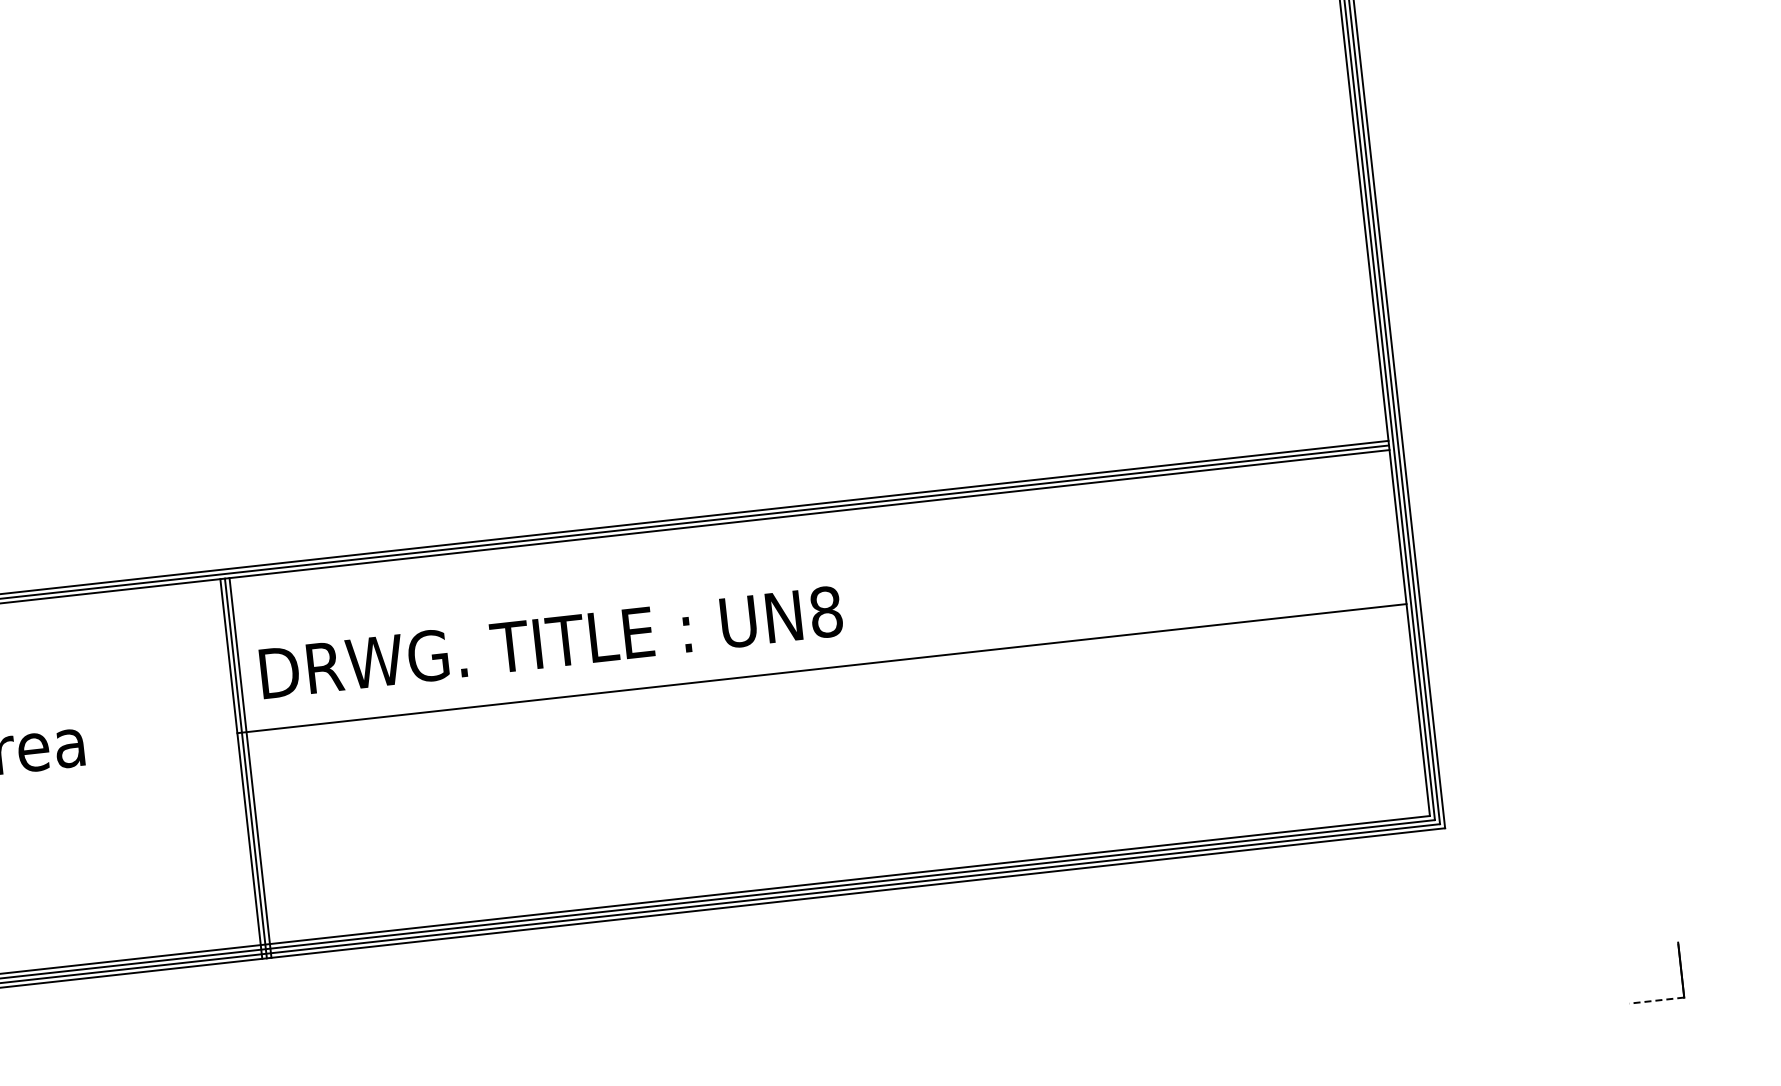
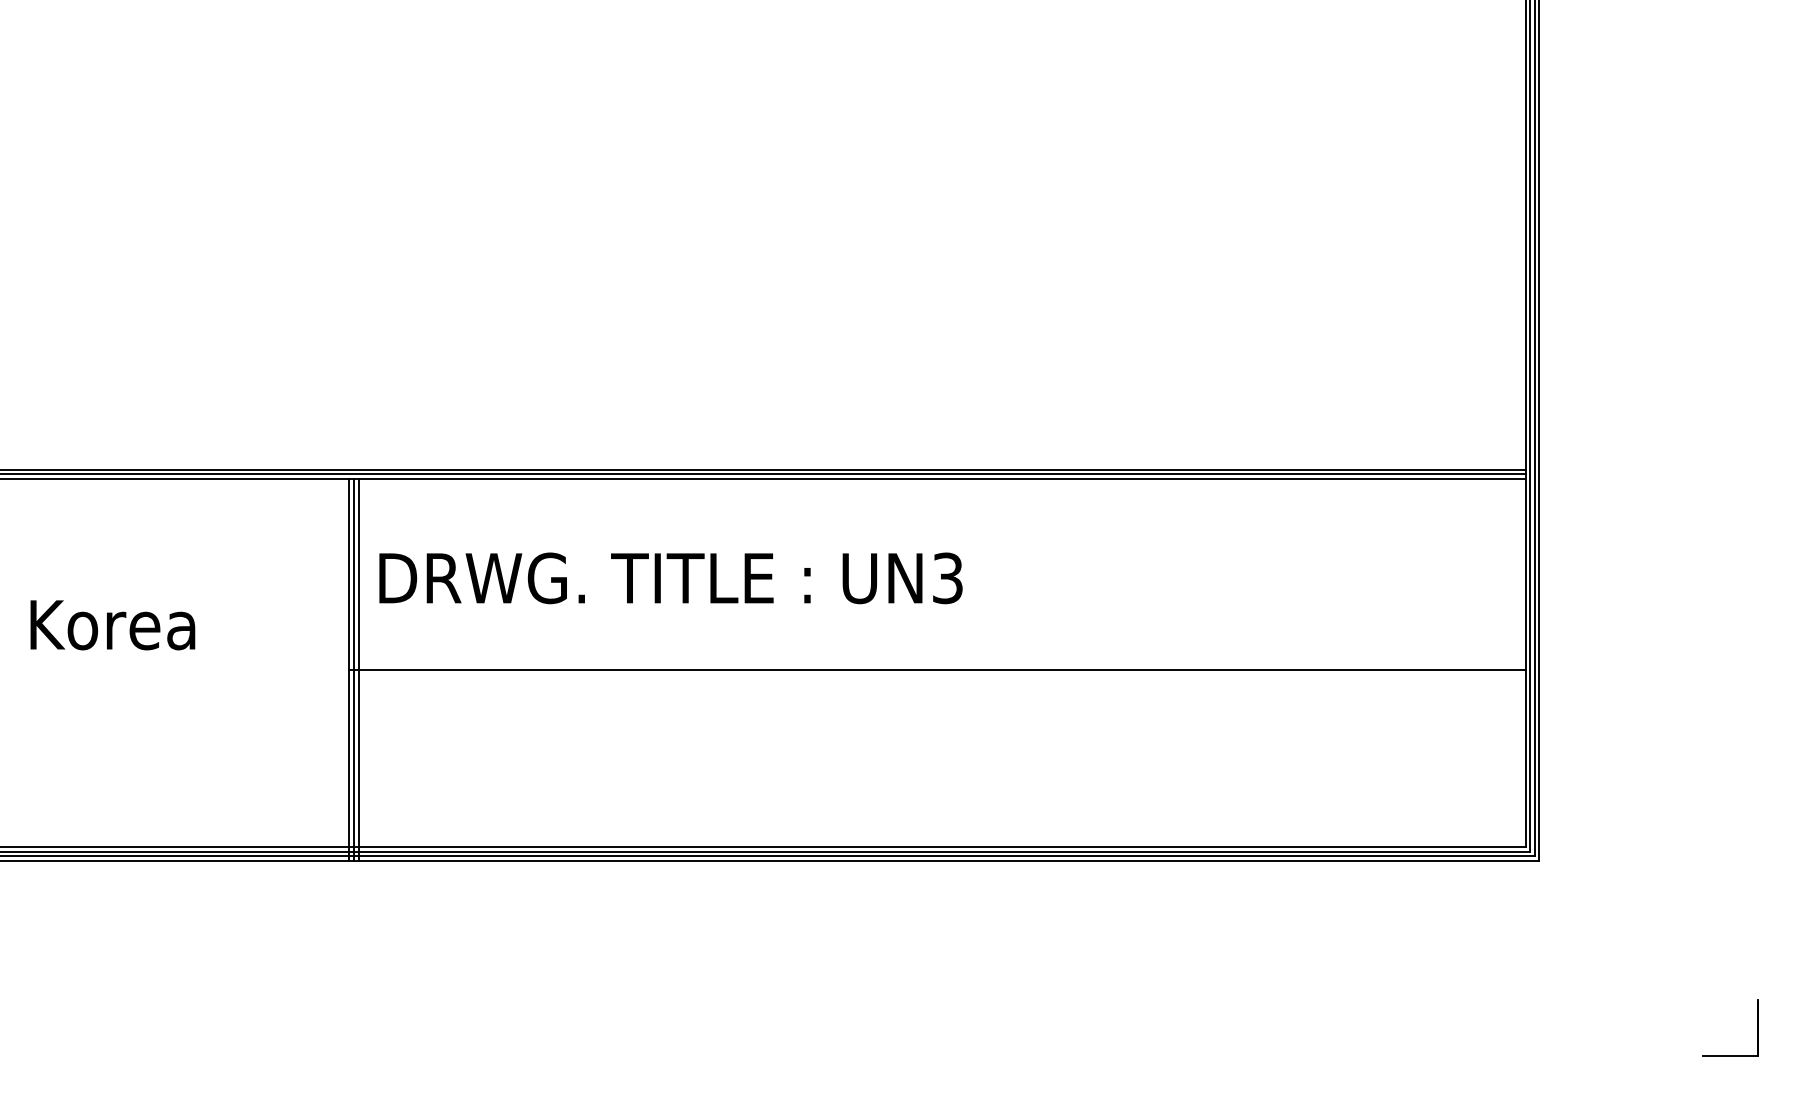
text: (825, 612) -> (947, 578), UN8 -> UN3
line: (822, 669) -> (937, 670), moved
line: (1656, 1000) -> (1730, 1055), dashed -> solid

